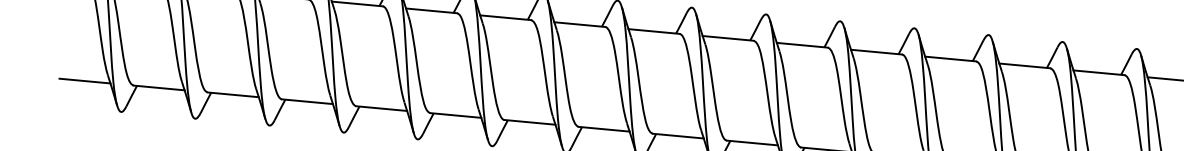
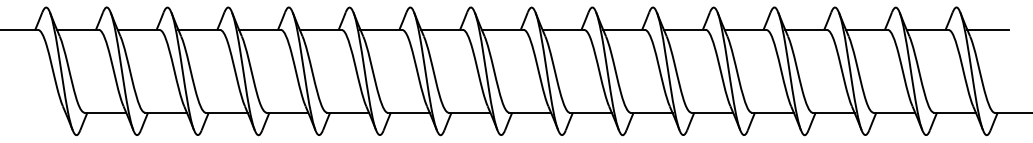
line: (84, 80) -> (44, 112), removed

